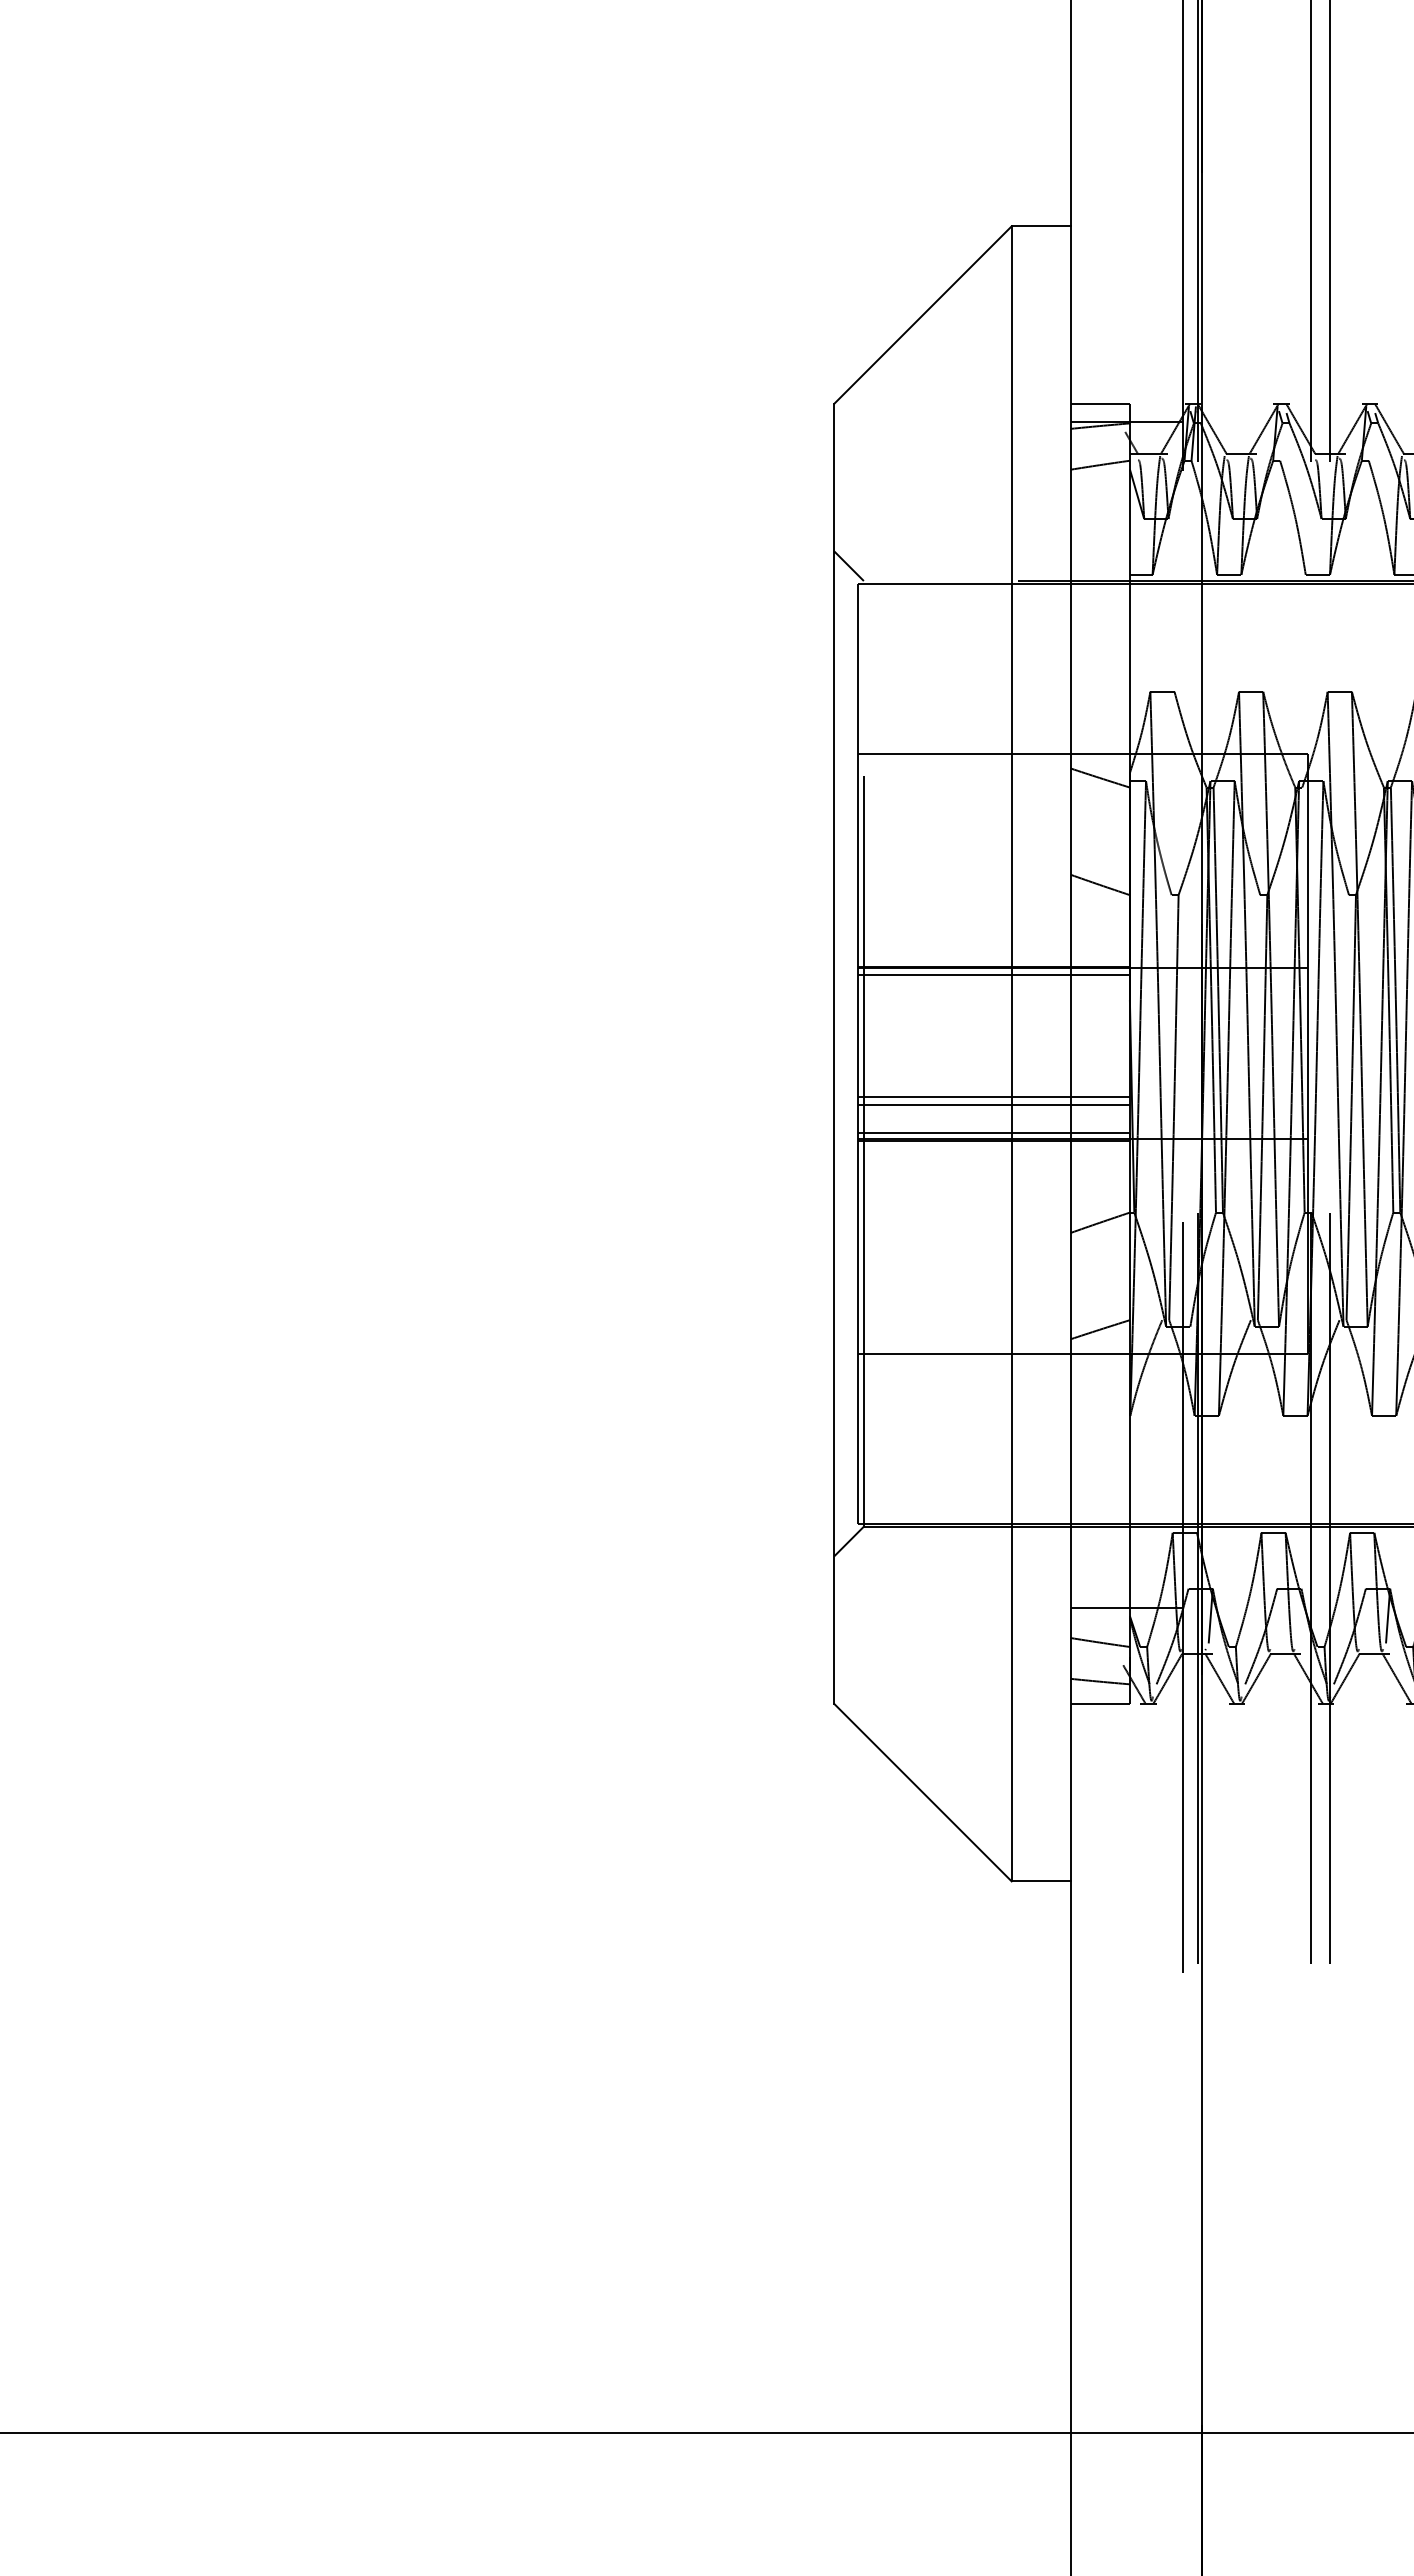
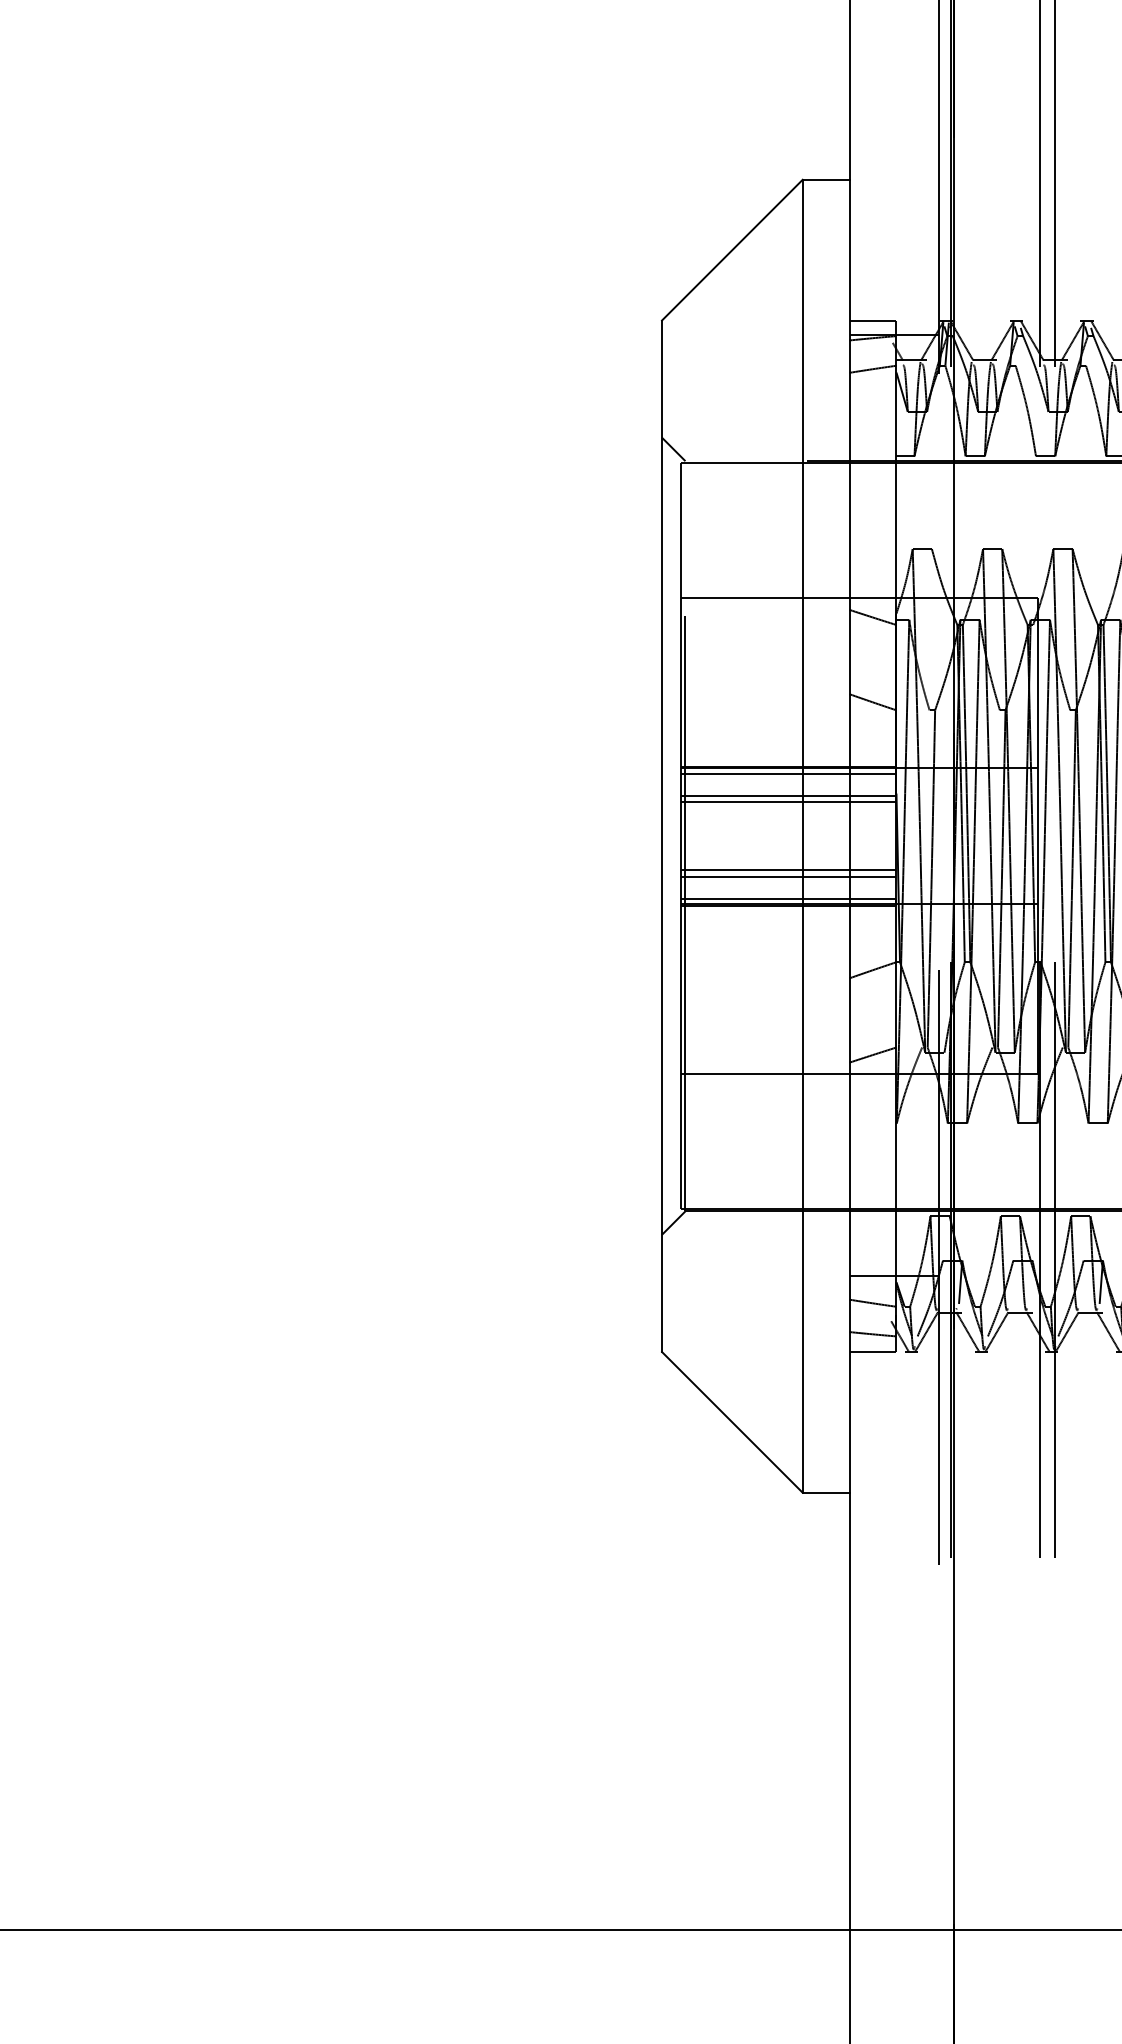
line: (993, 1002) -> (788, 795), added
line: (993, 1011) -> (788, 802), added

